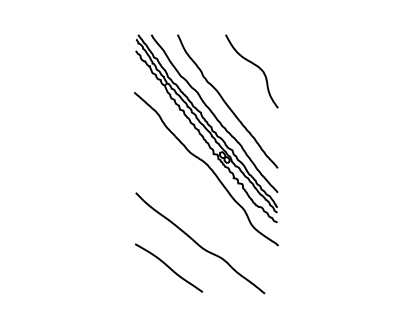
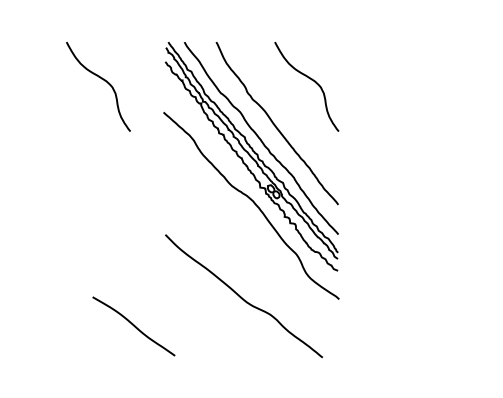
curve: (84, 66) -> (102, 80), added
curve: (168, 267) -> (133, 325), moved

